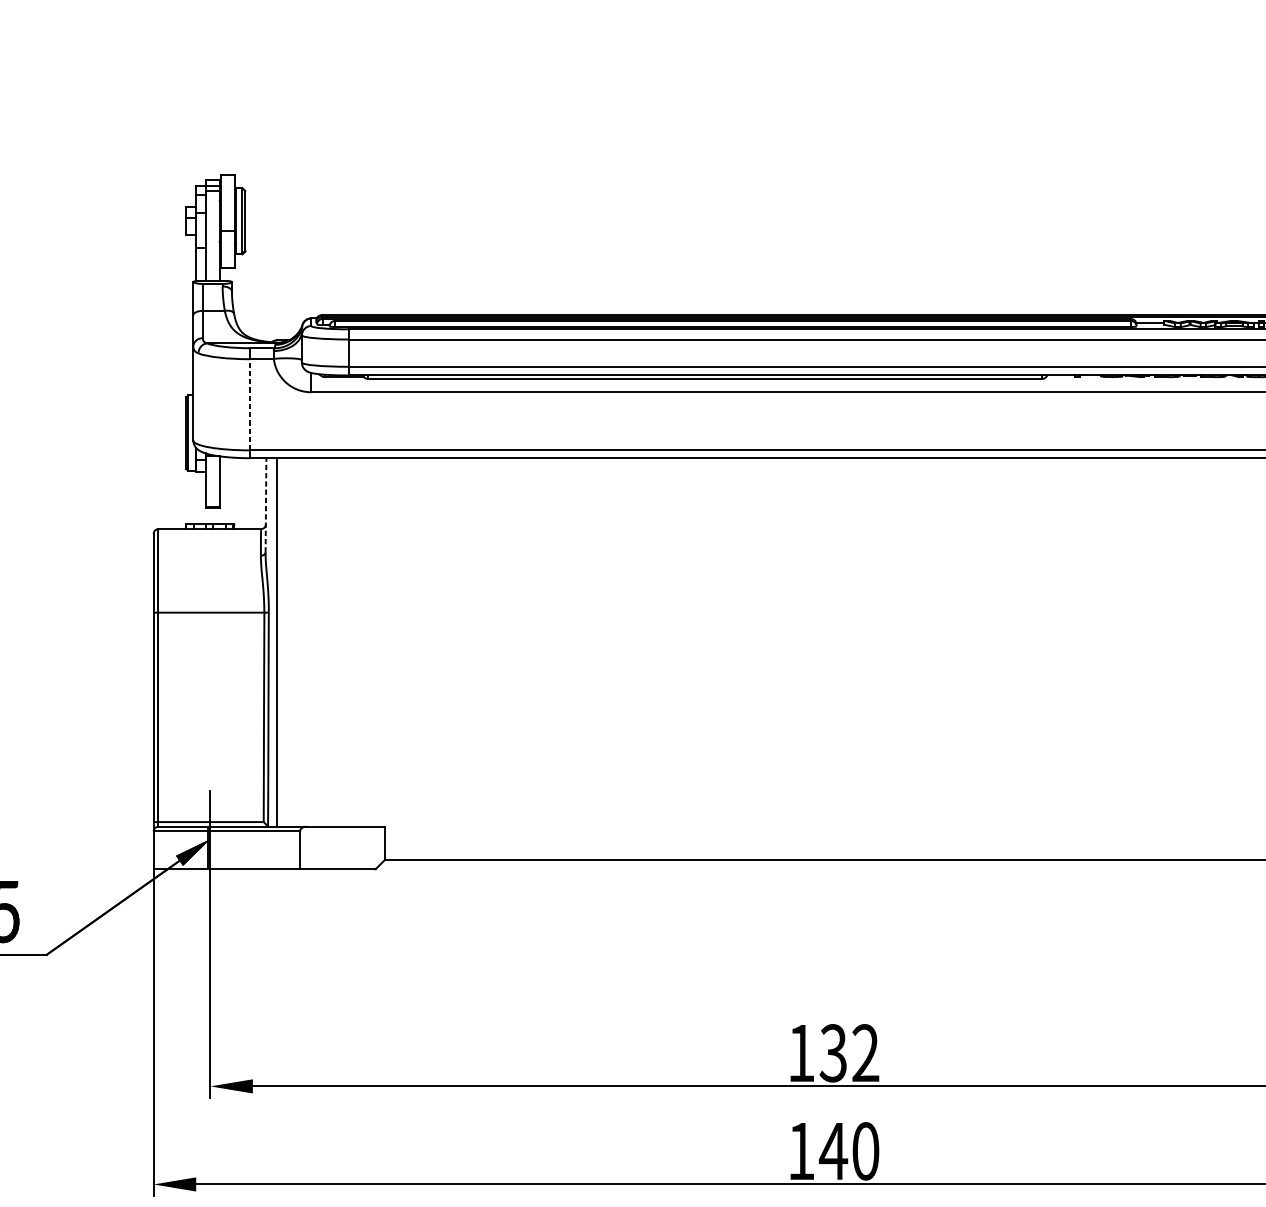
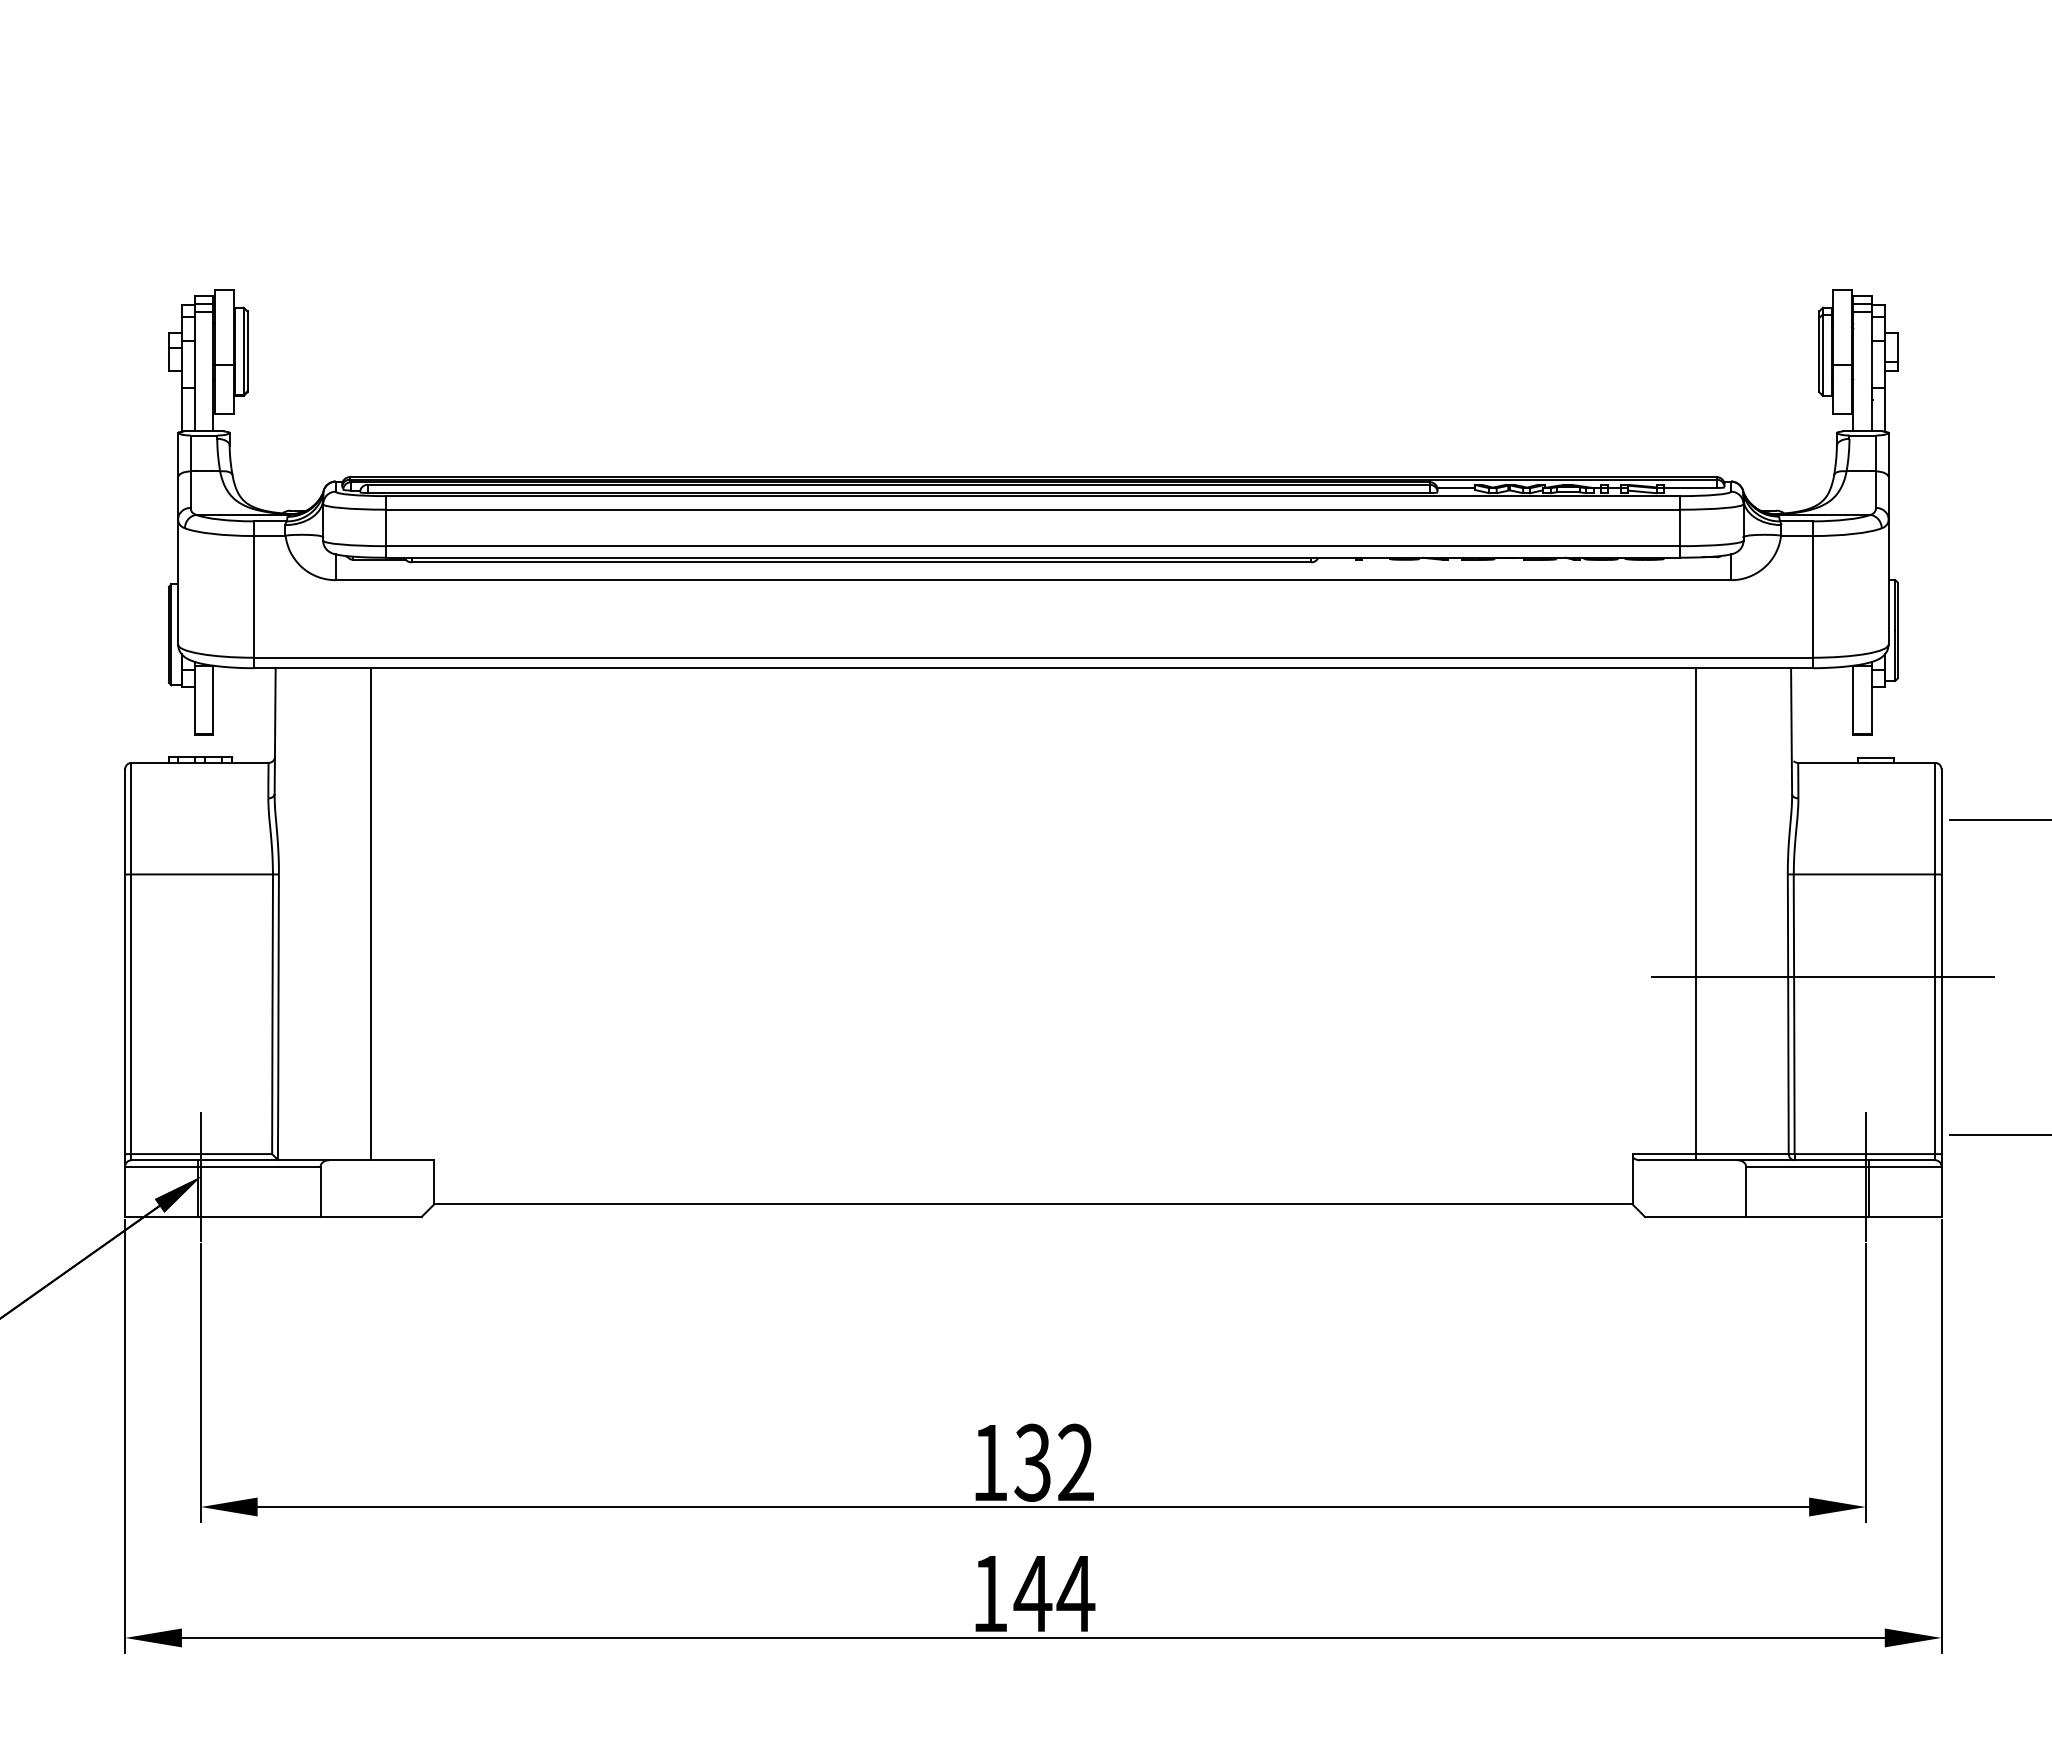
line: (249, 404) -> (253, 596), dashed -> solid
line: (266, 505) -> (275, 731), dashed -> solid
line: (277, 642) -> (371, 914), moved
text: (865, 1151) -> (1075, 1593), 140 -> 144

